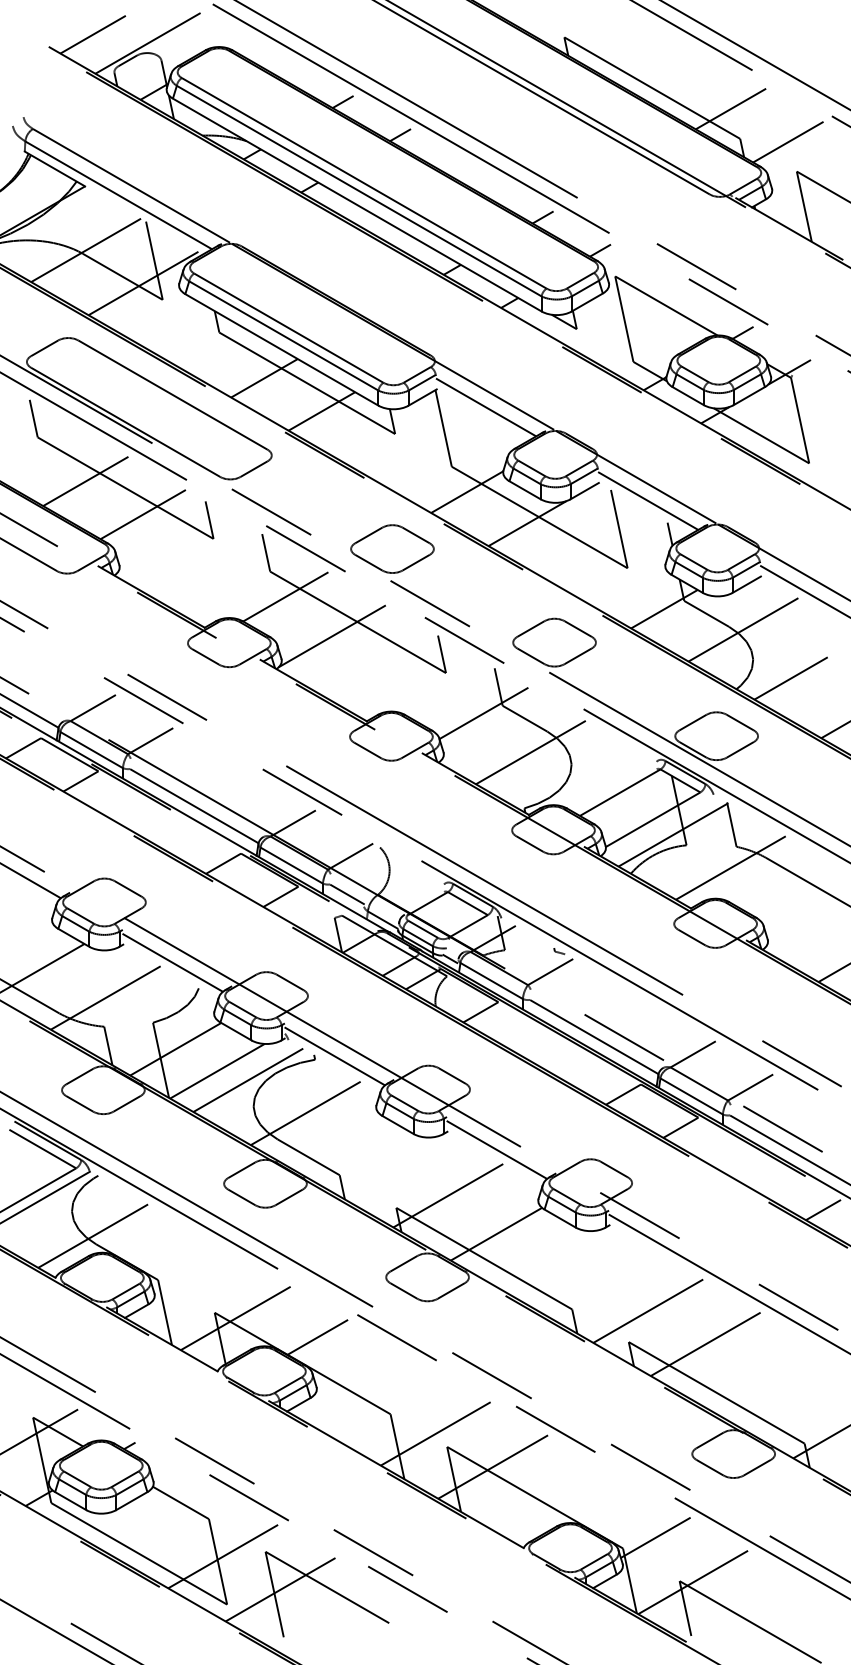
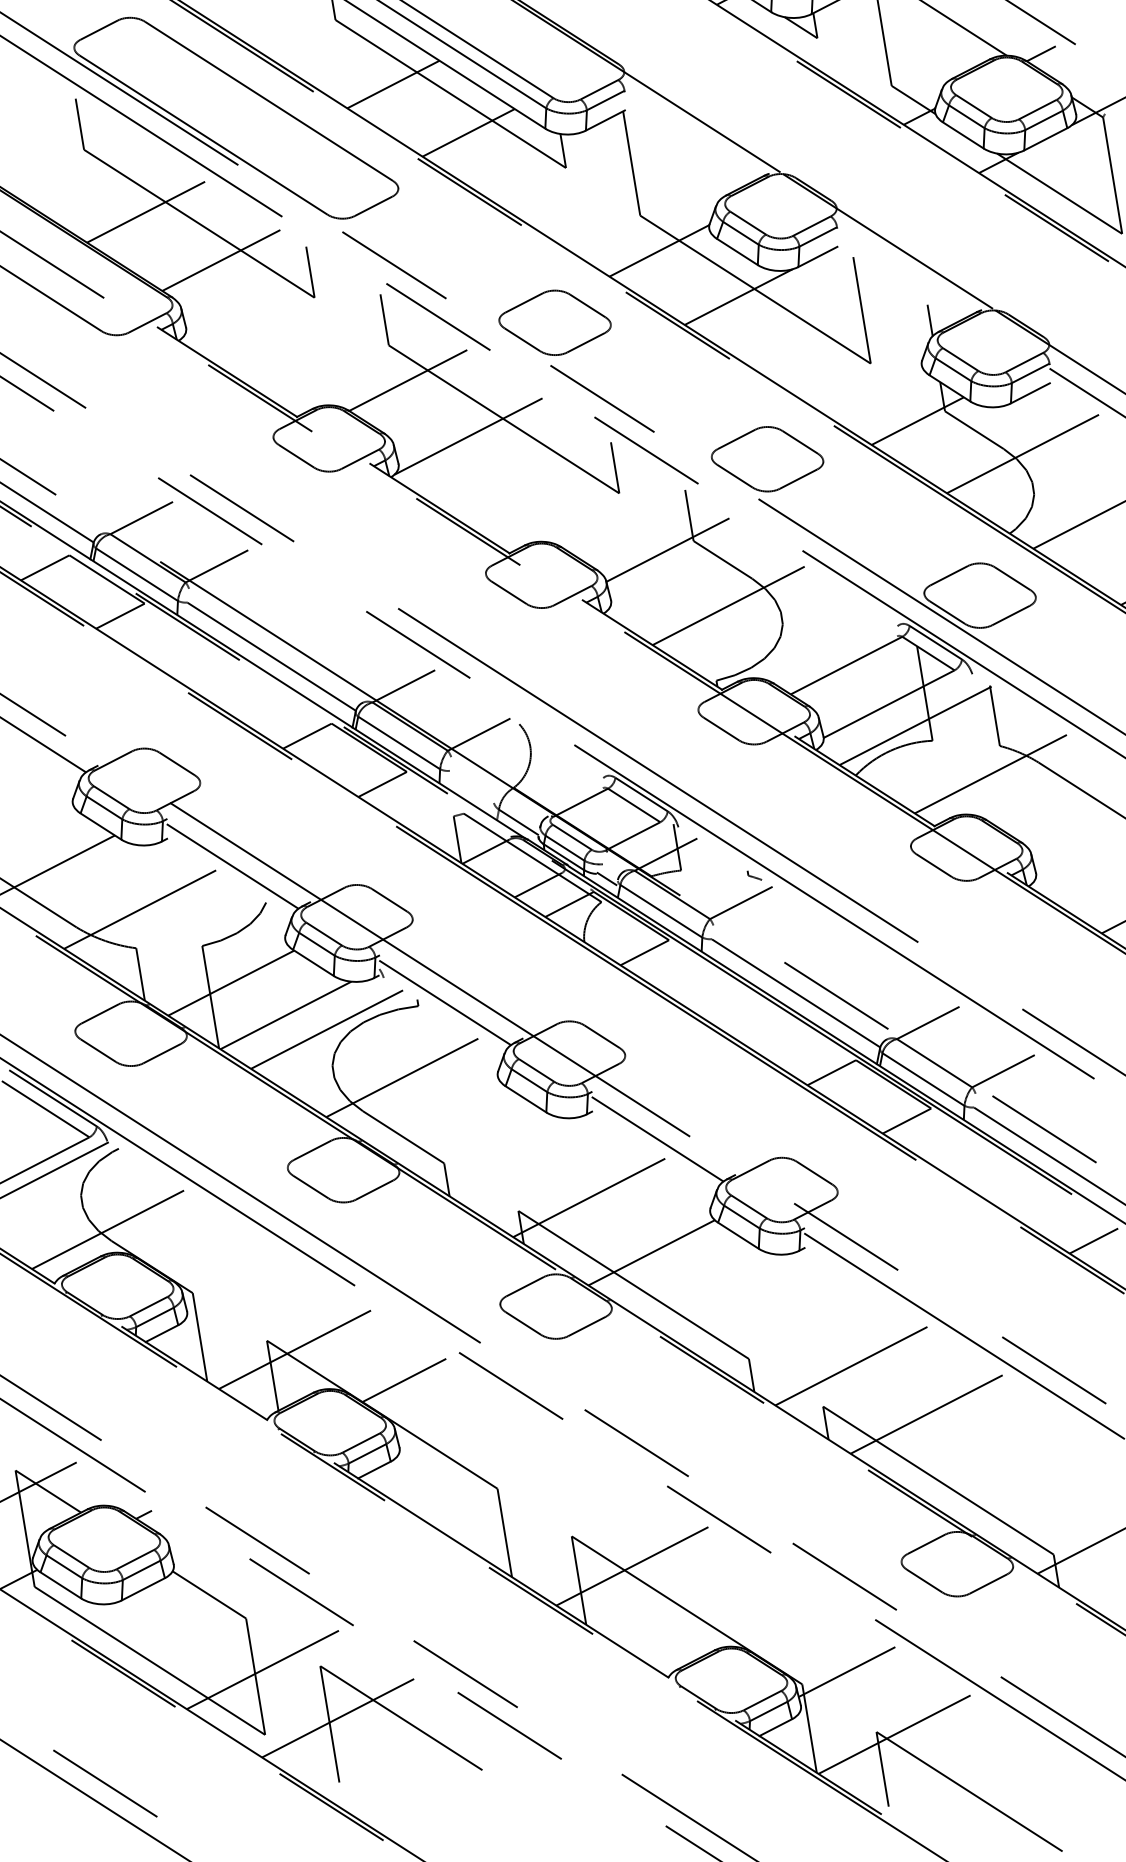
line: (486, 407) -> (690, 138), removed
line: (648, 500) -> (903, 273), removed
line: (347, 894) -> (472, 785), removed
line: (435, 1433) -> (556, 1517), removed

